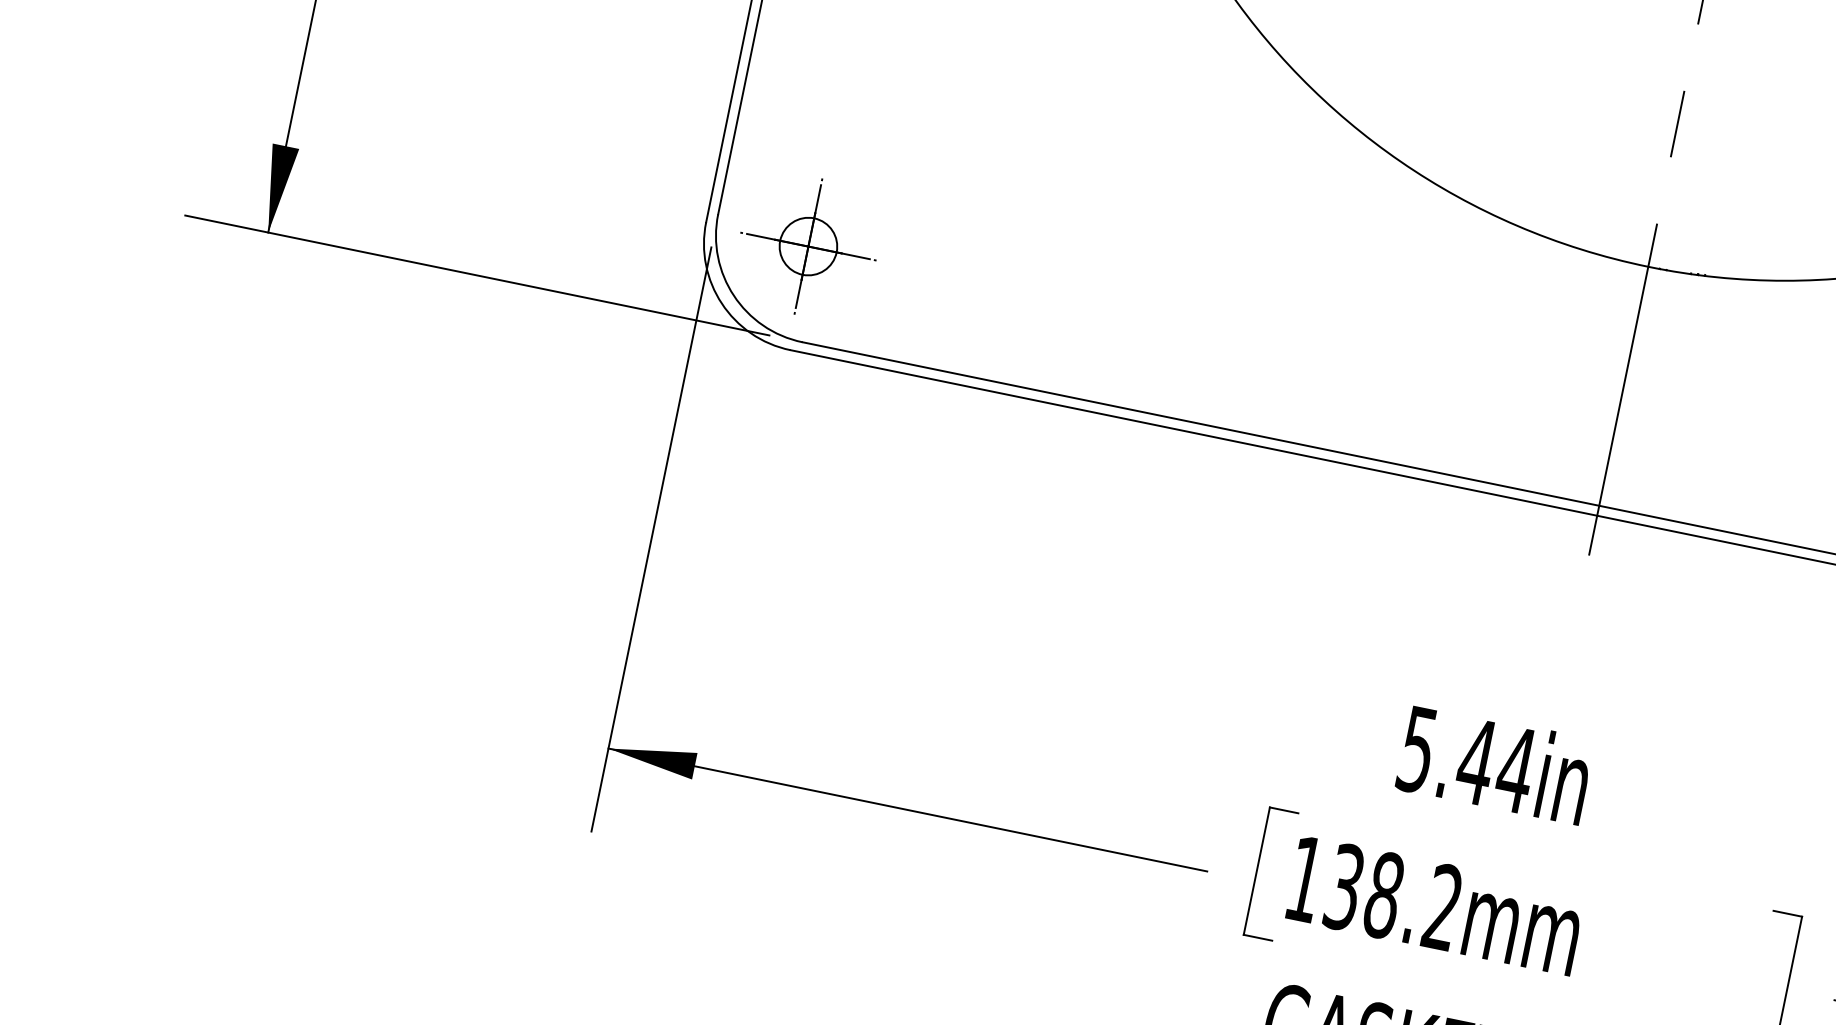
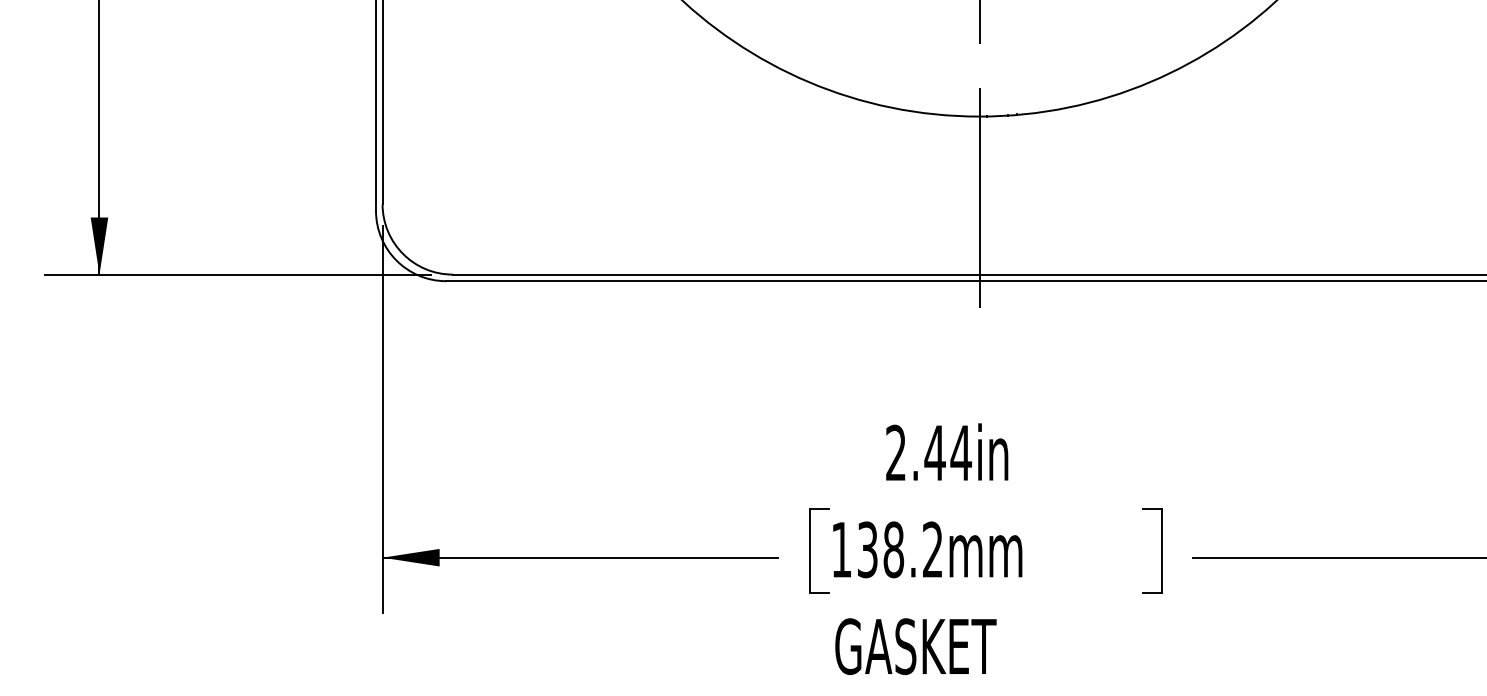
part: (806, 249) -> (443, 215), removed
text: (1416, 748) -> (895, 452), 5.44in -> 2.44in

